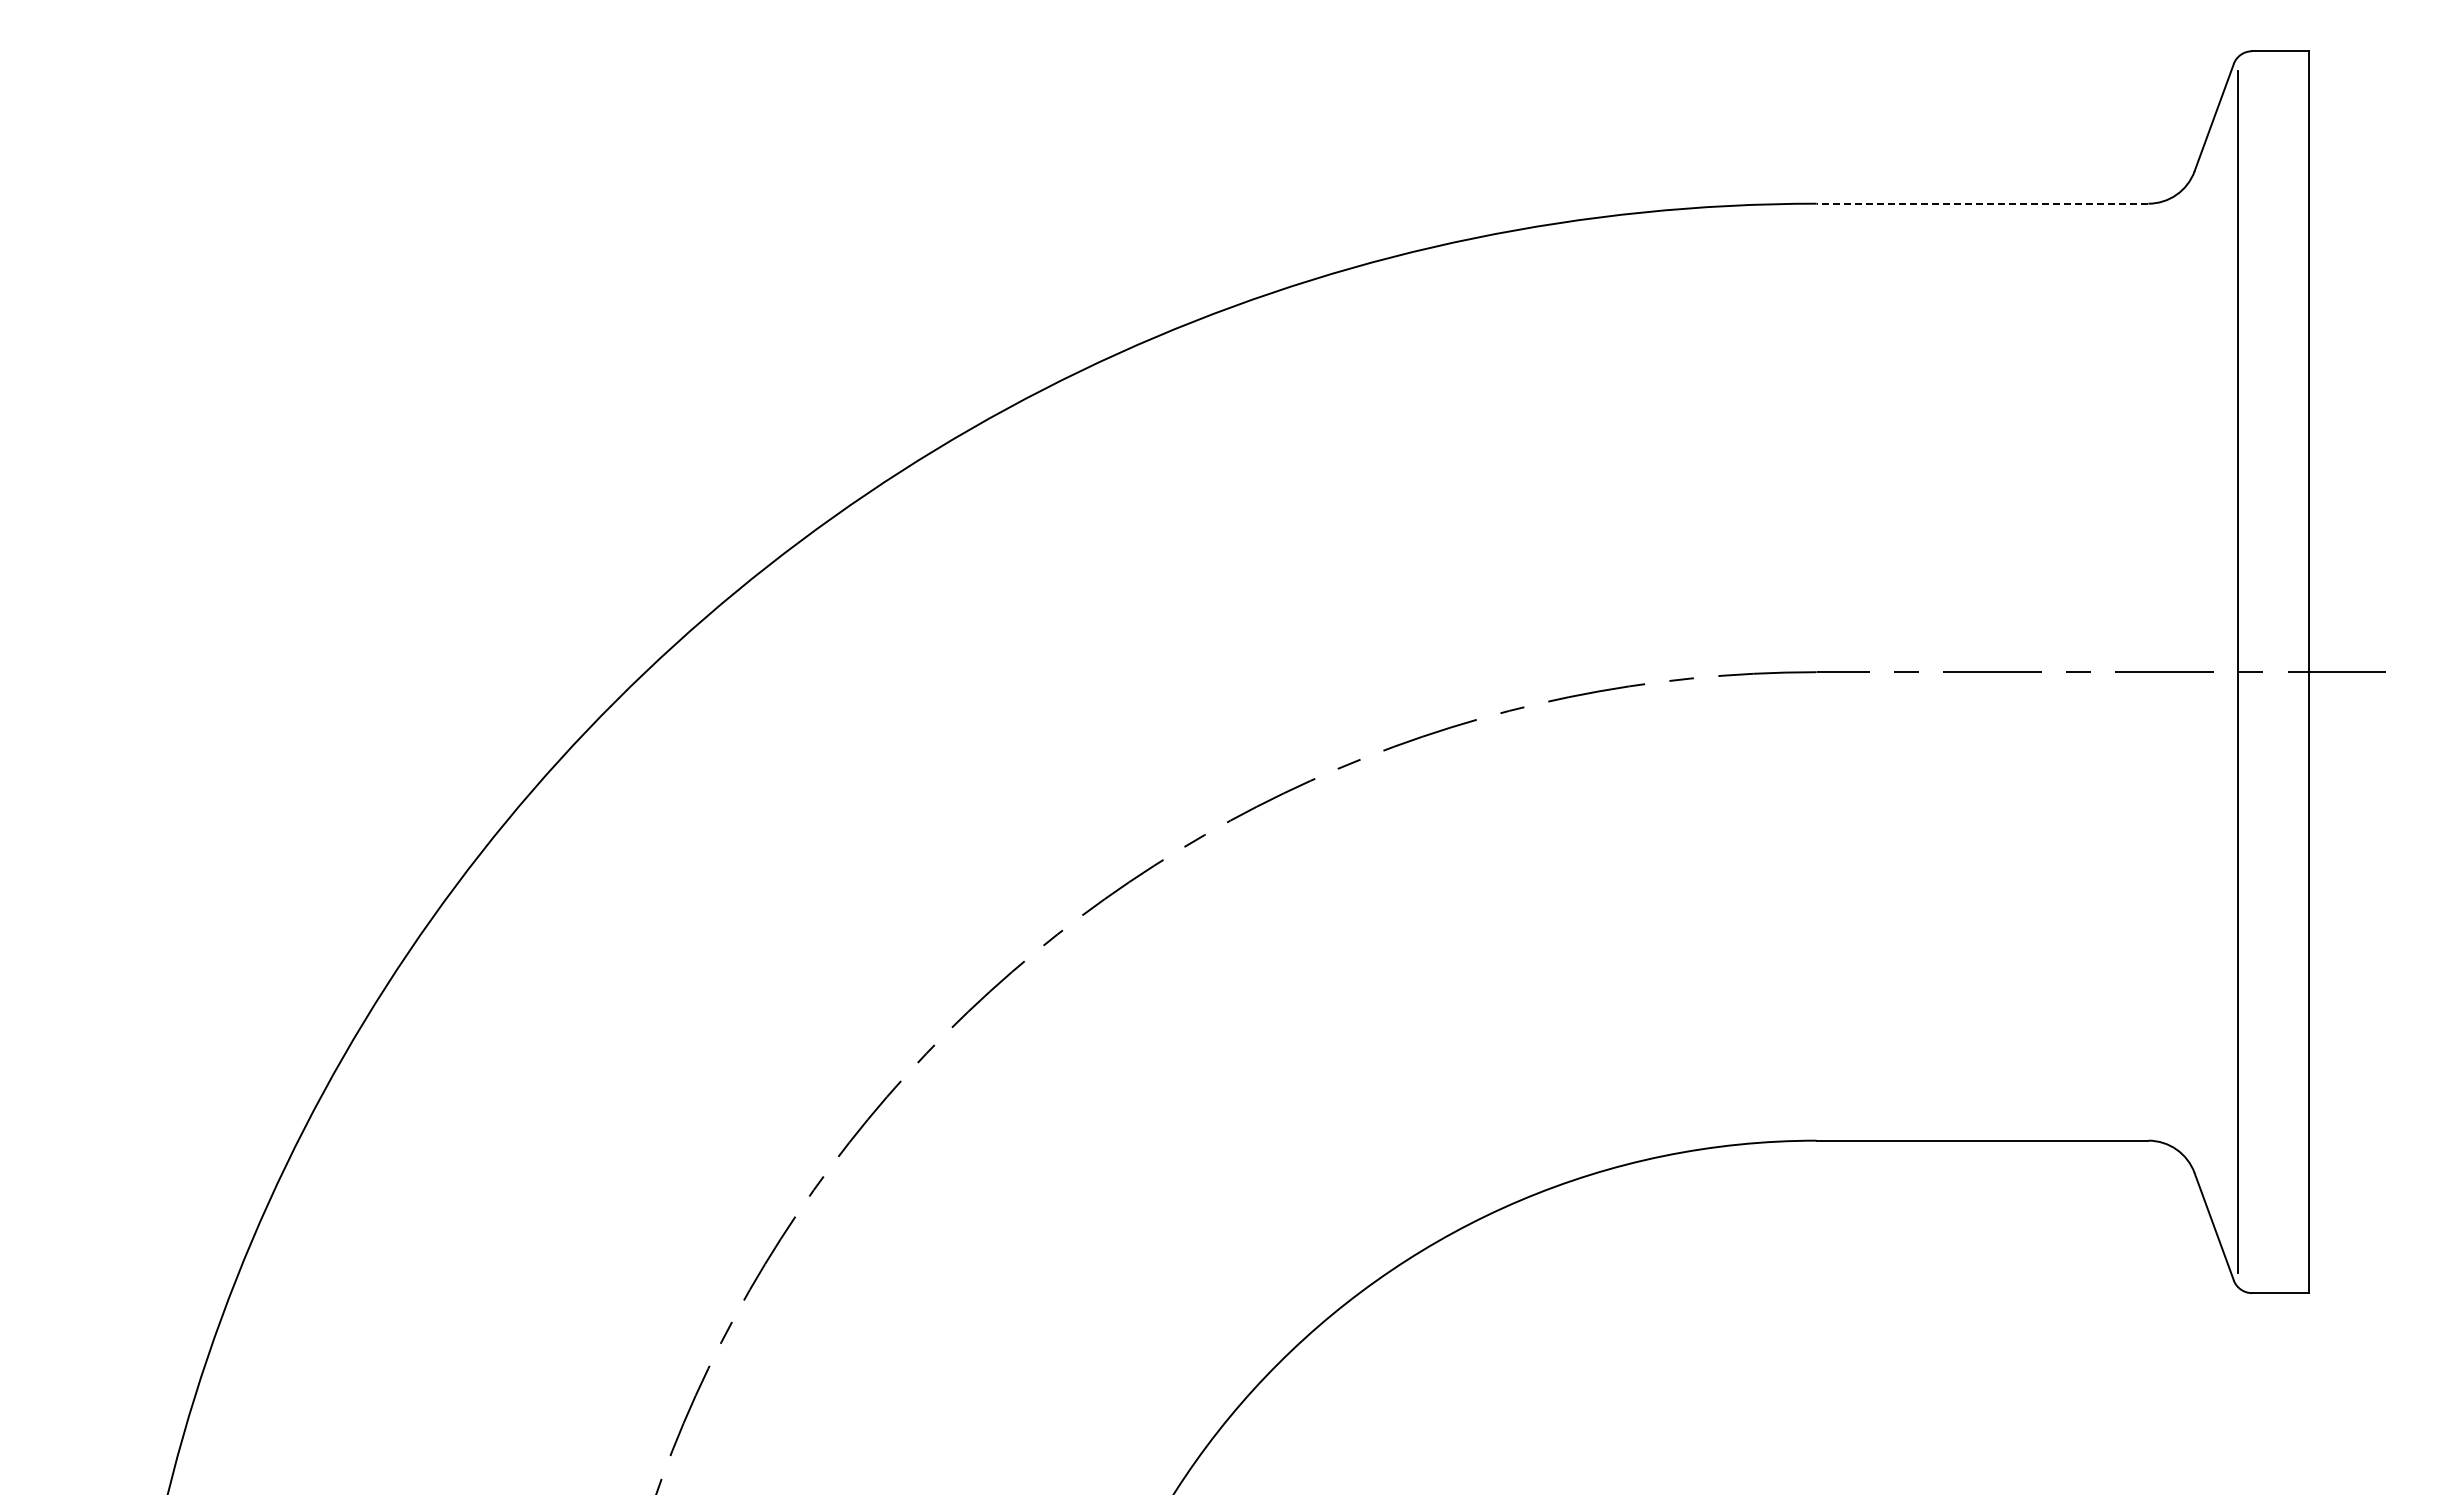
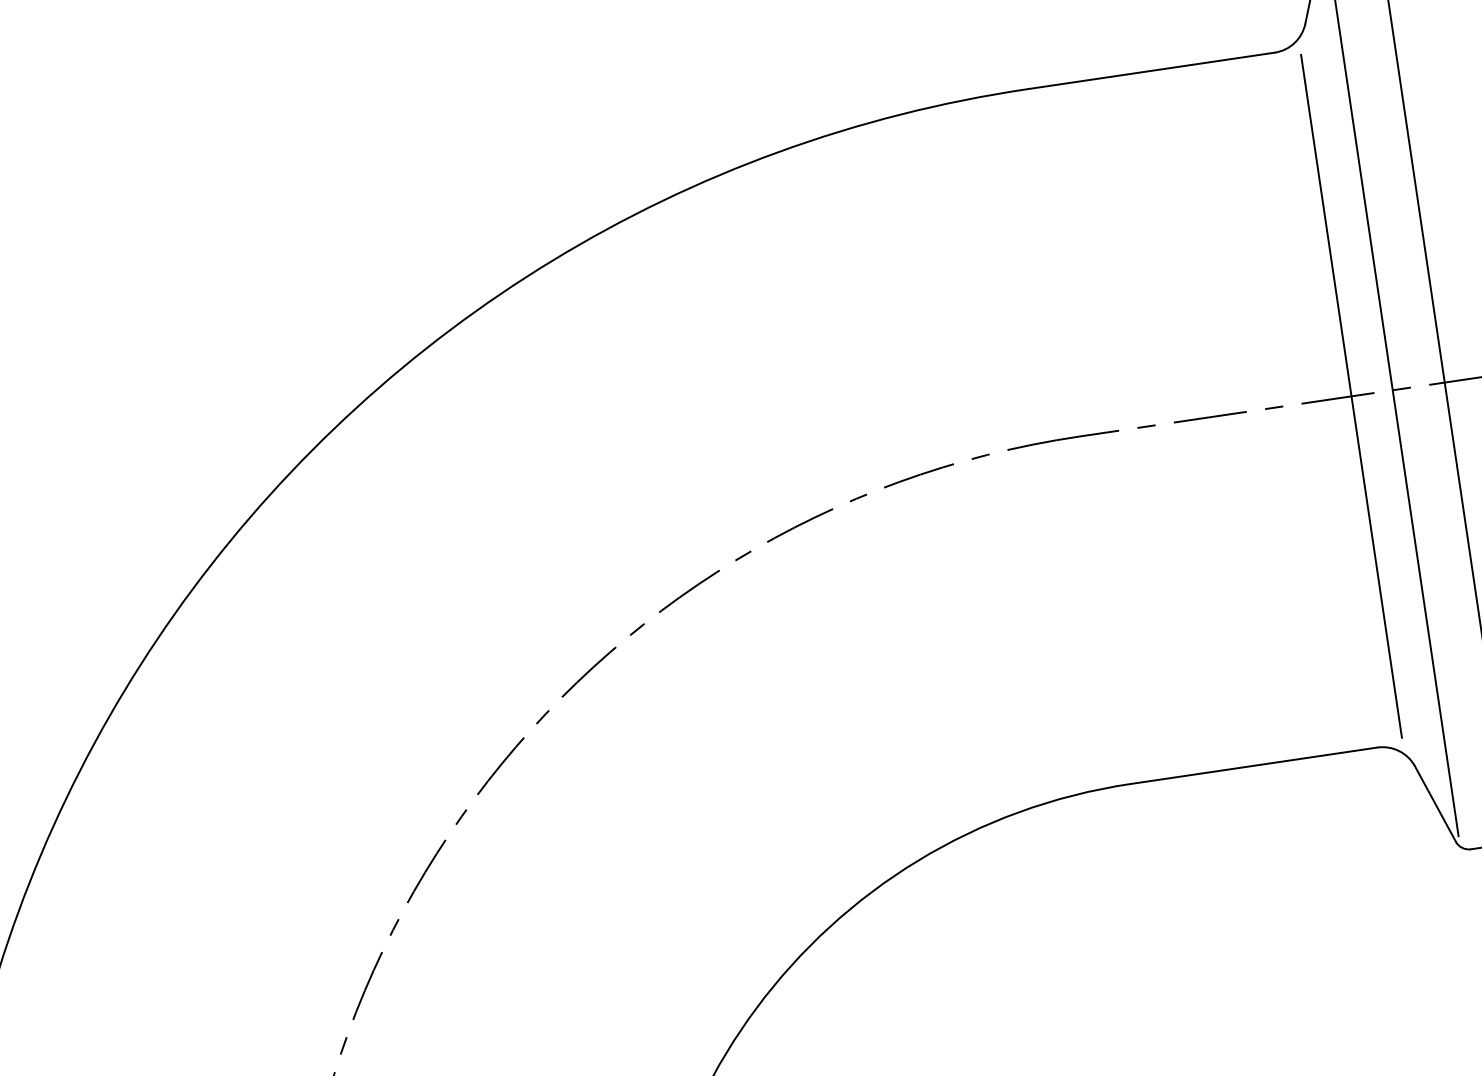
line: (1982, 203) -> (1151, 70), dashed -> solid
line: (2182, 671) -> (1351, 395), added

